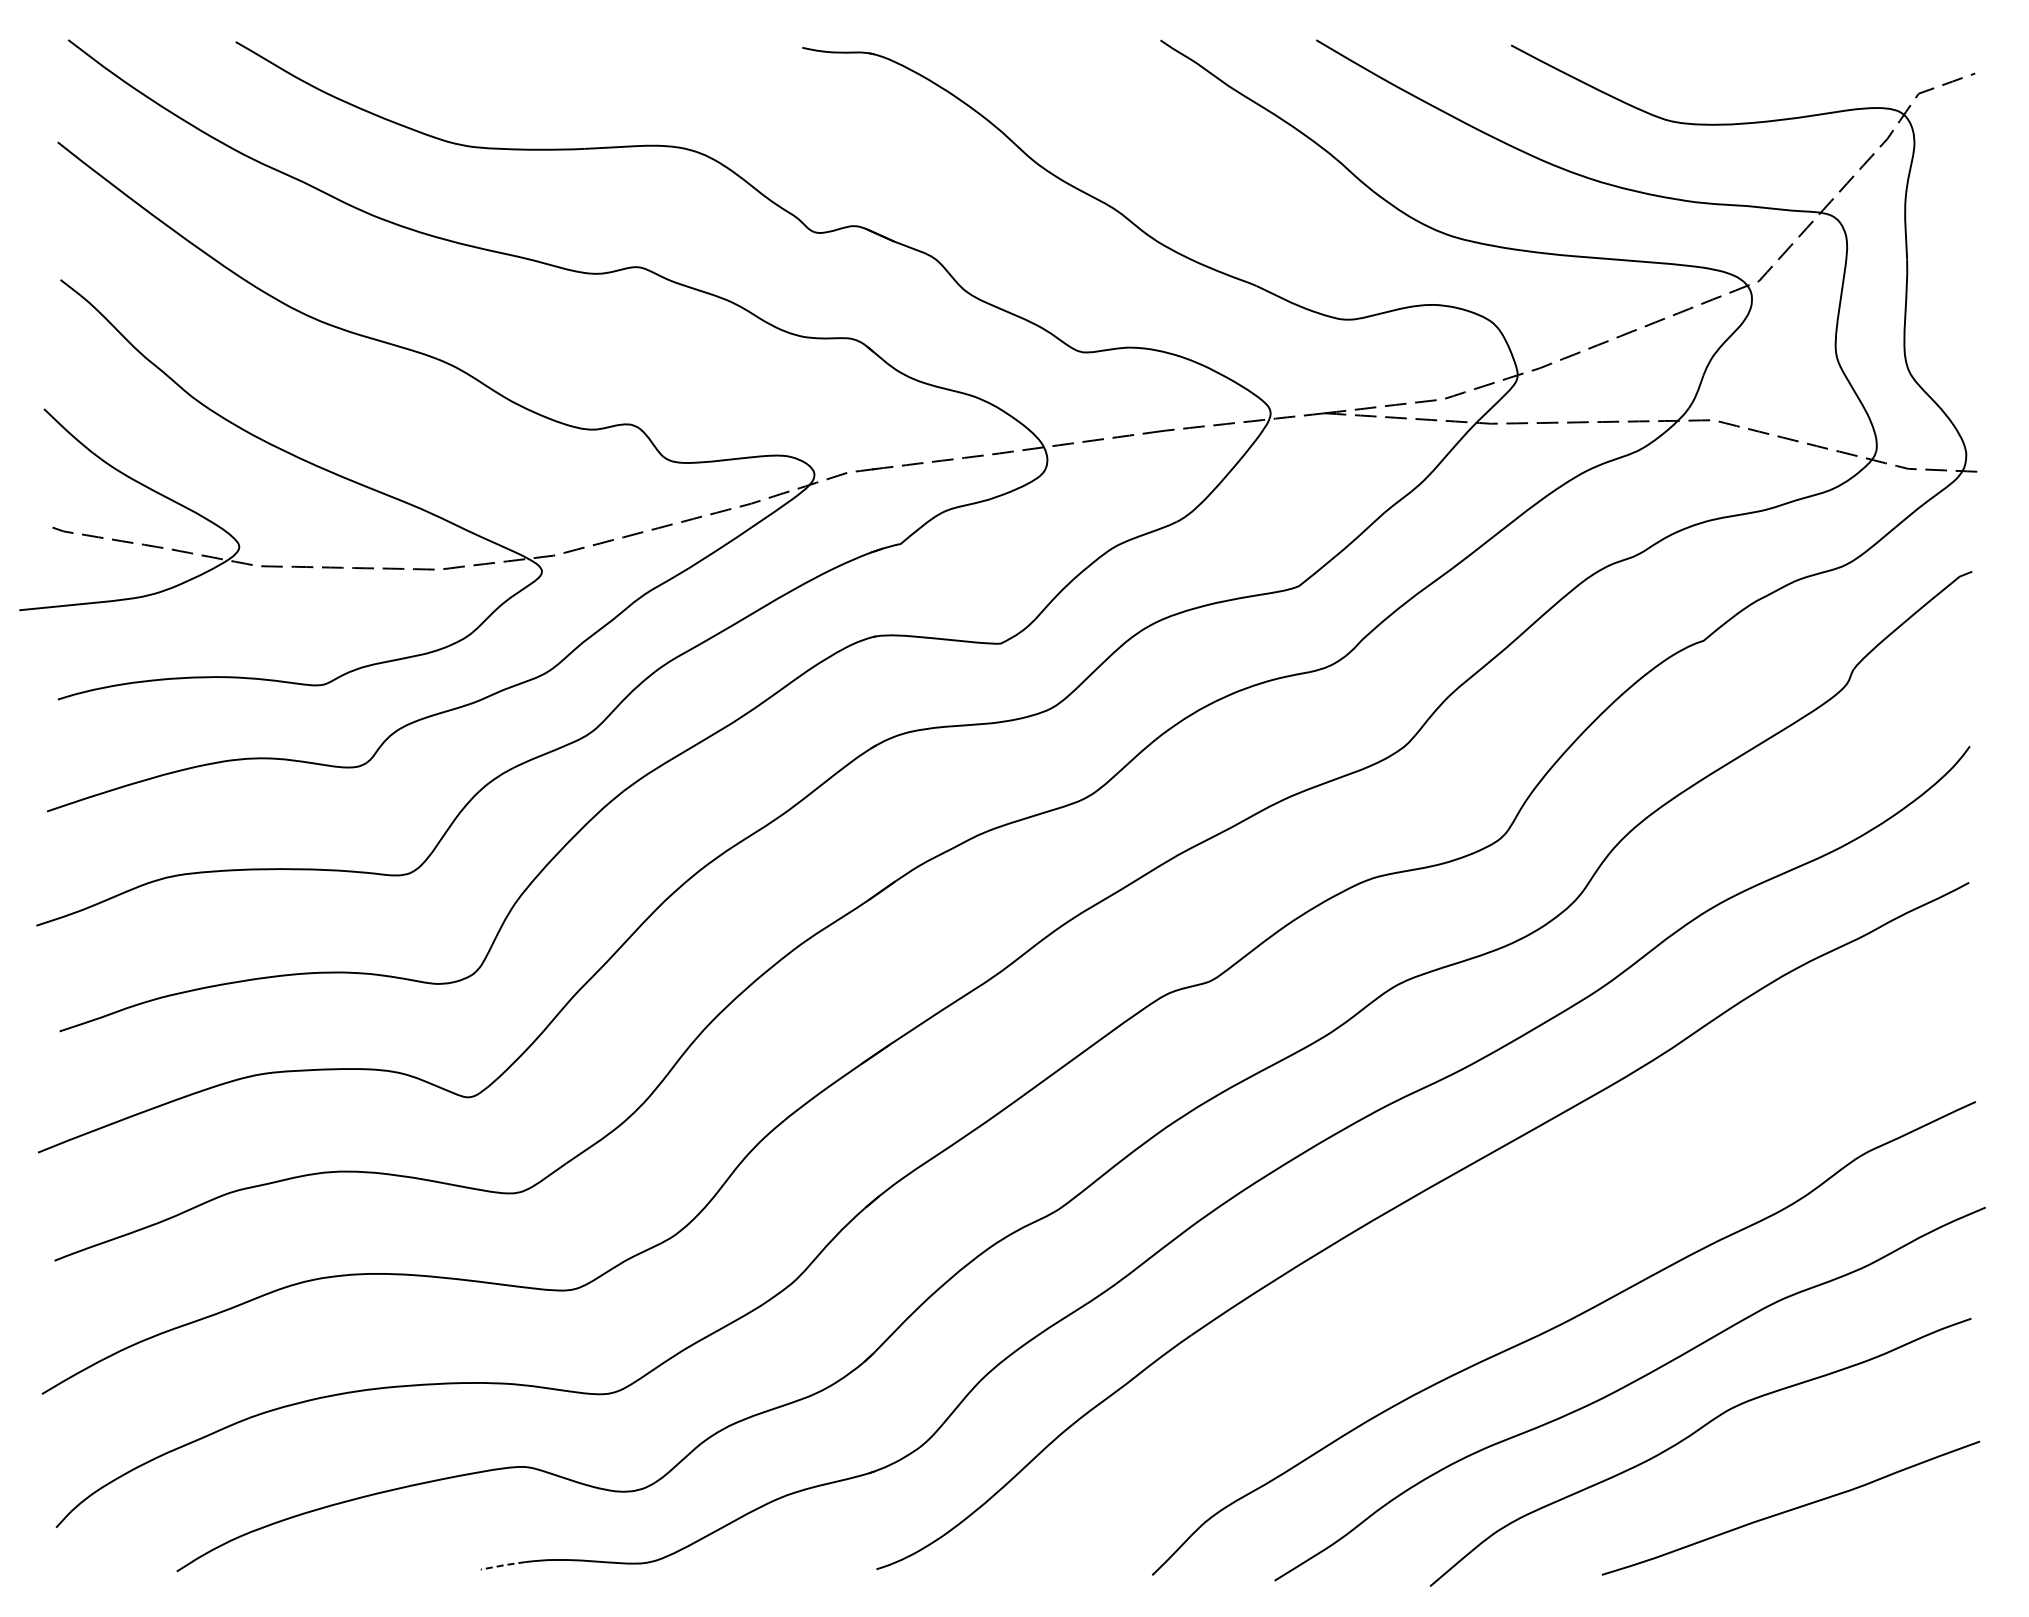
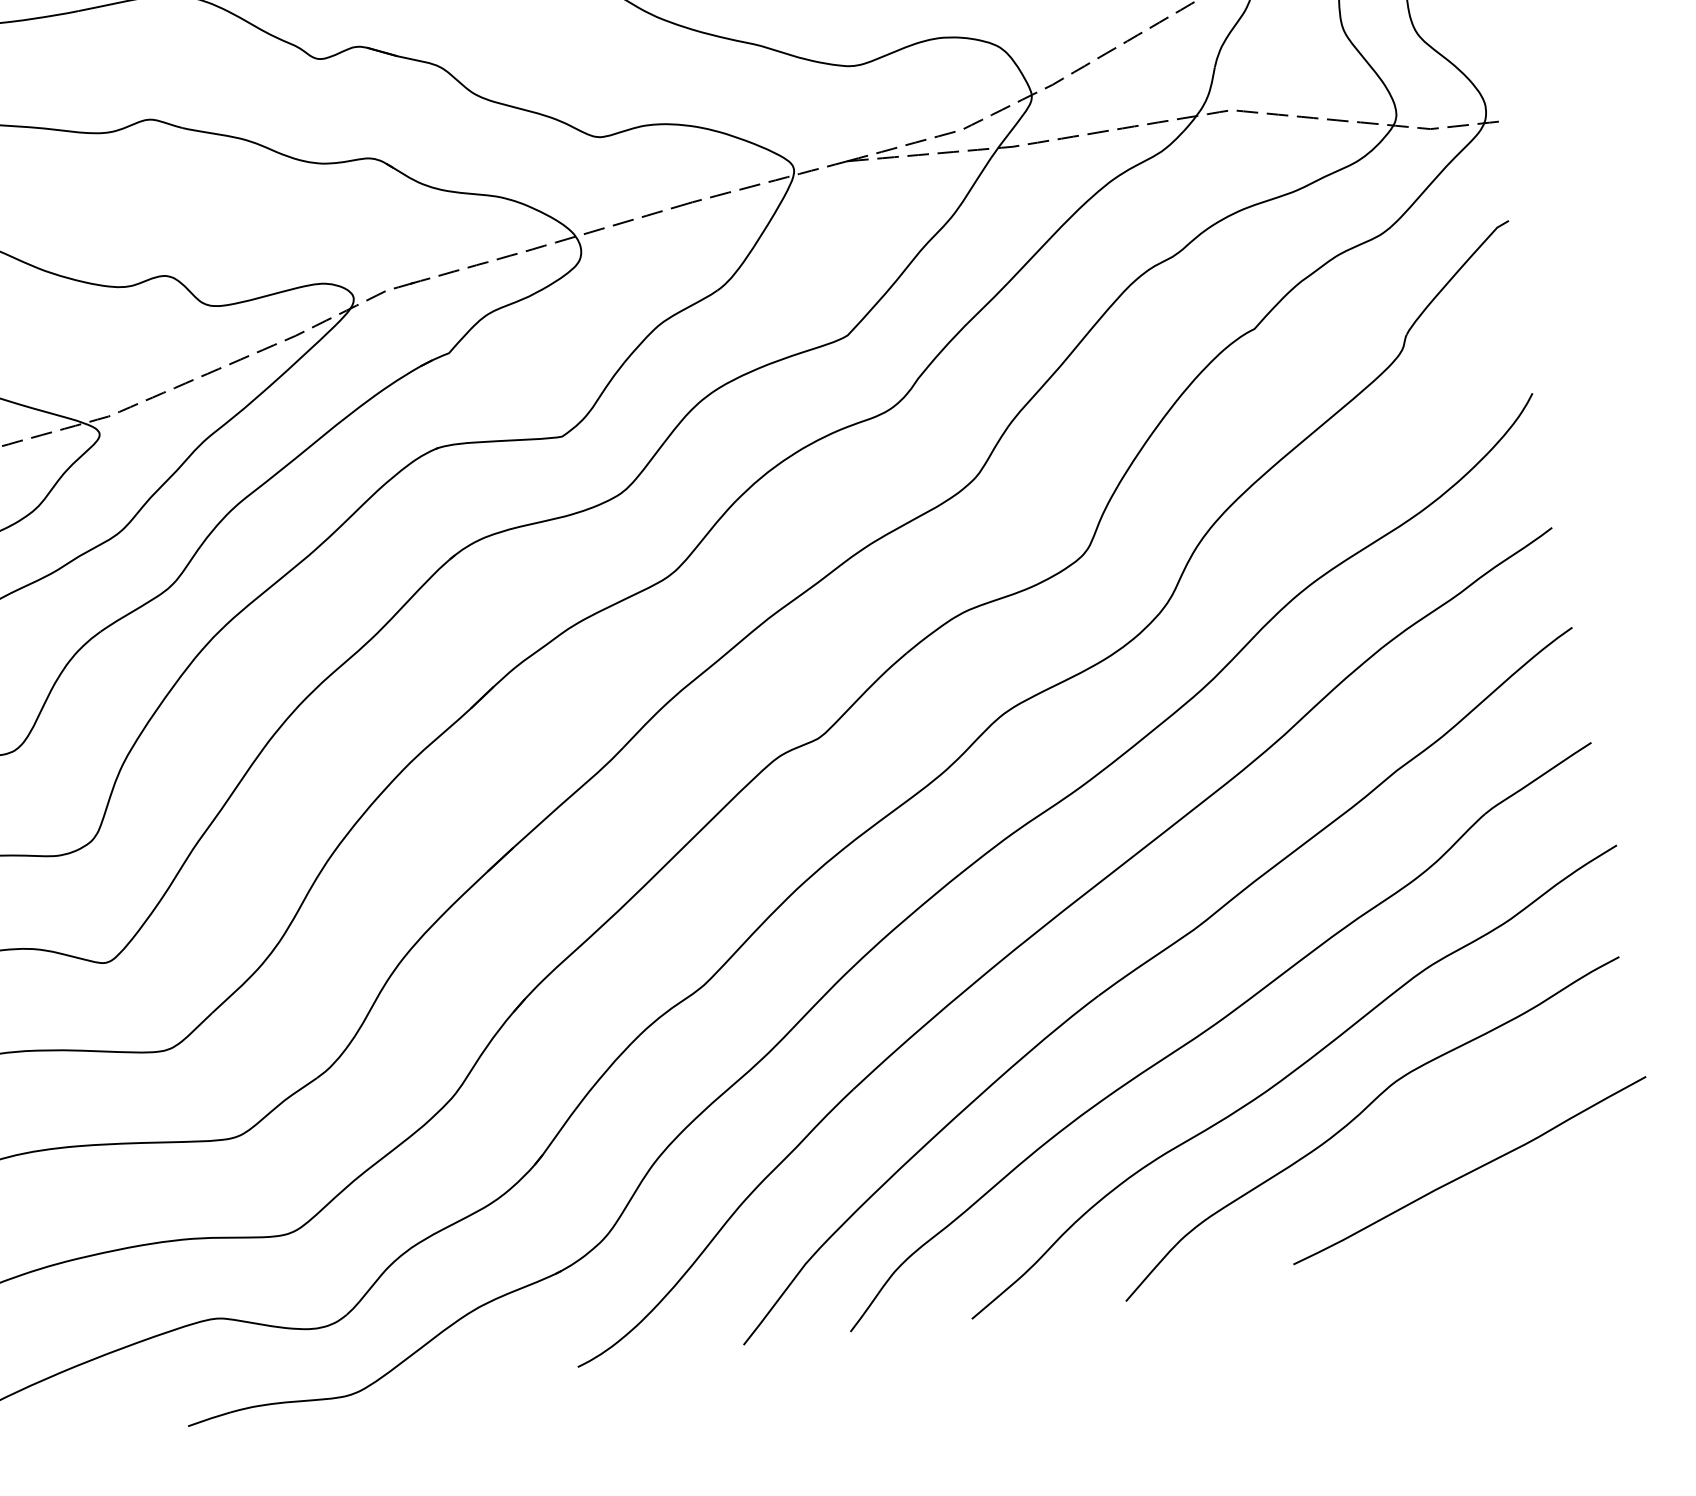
part: (1496, 1256) -> (1142, 966), added
line: (503, 1565) -> (209, 1418), dashed -> solid

